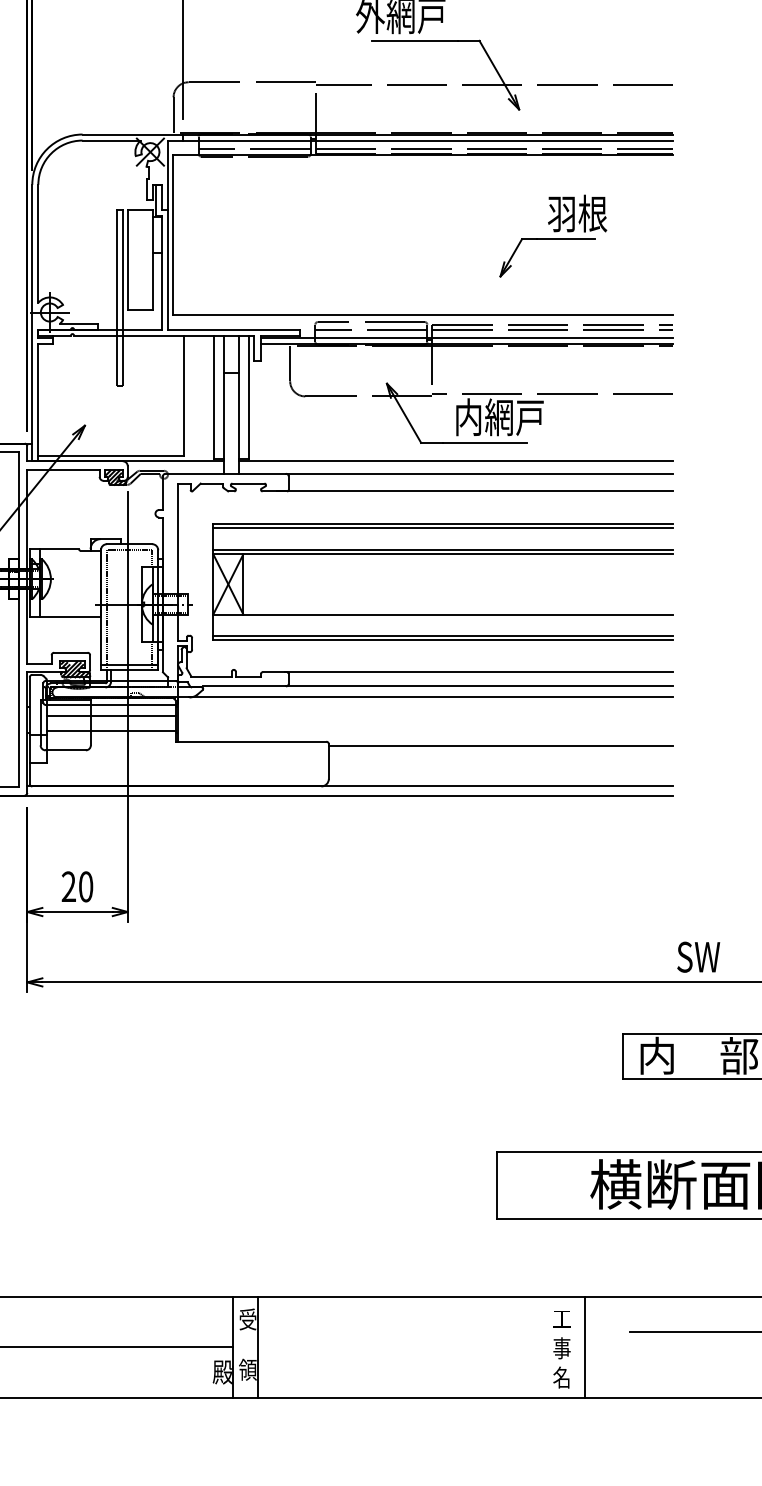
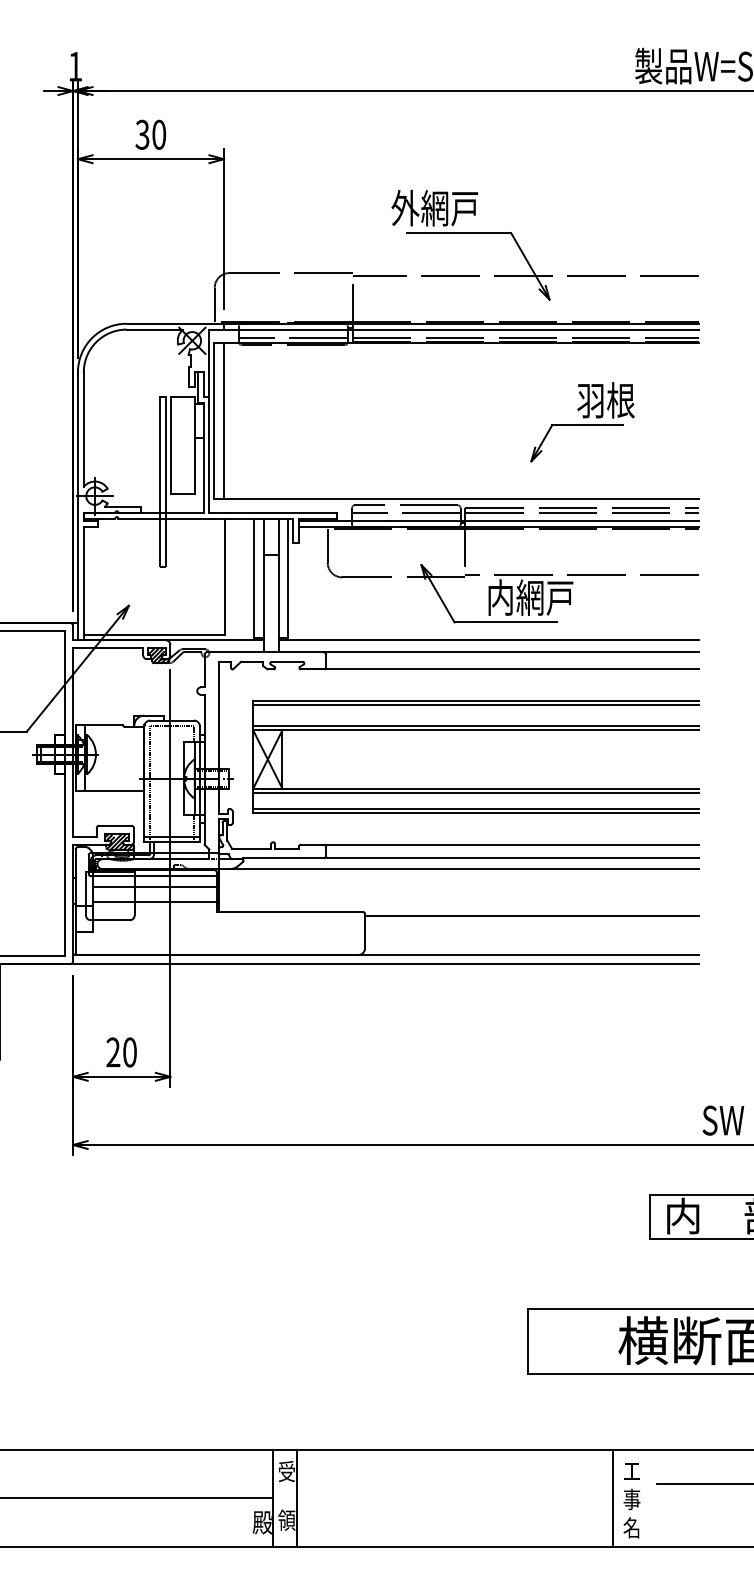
line: (183, 235) -> (224, 421), added
line: (442, 618) -> (475, 792), added
text: (561, 1349) -> (631, 1500), moved

